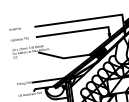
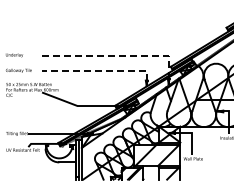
line: (86, 19) -> (117, 55), solid -> dashed
line: (75, 31) -> (99, 70), solid -> dashed

